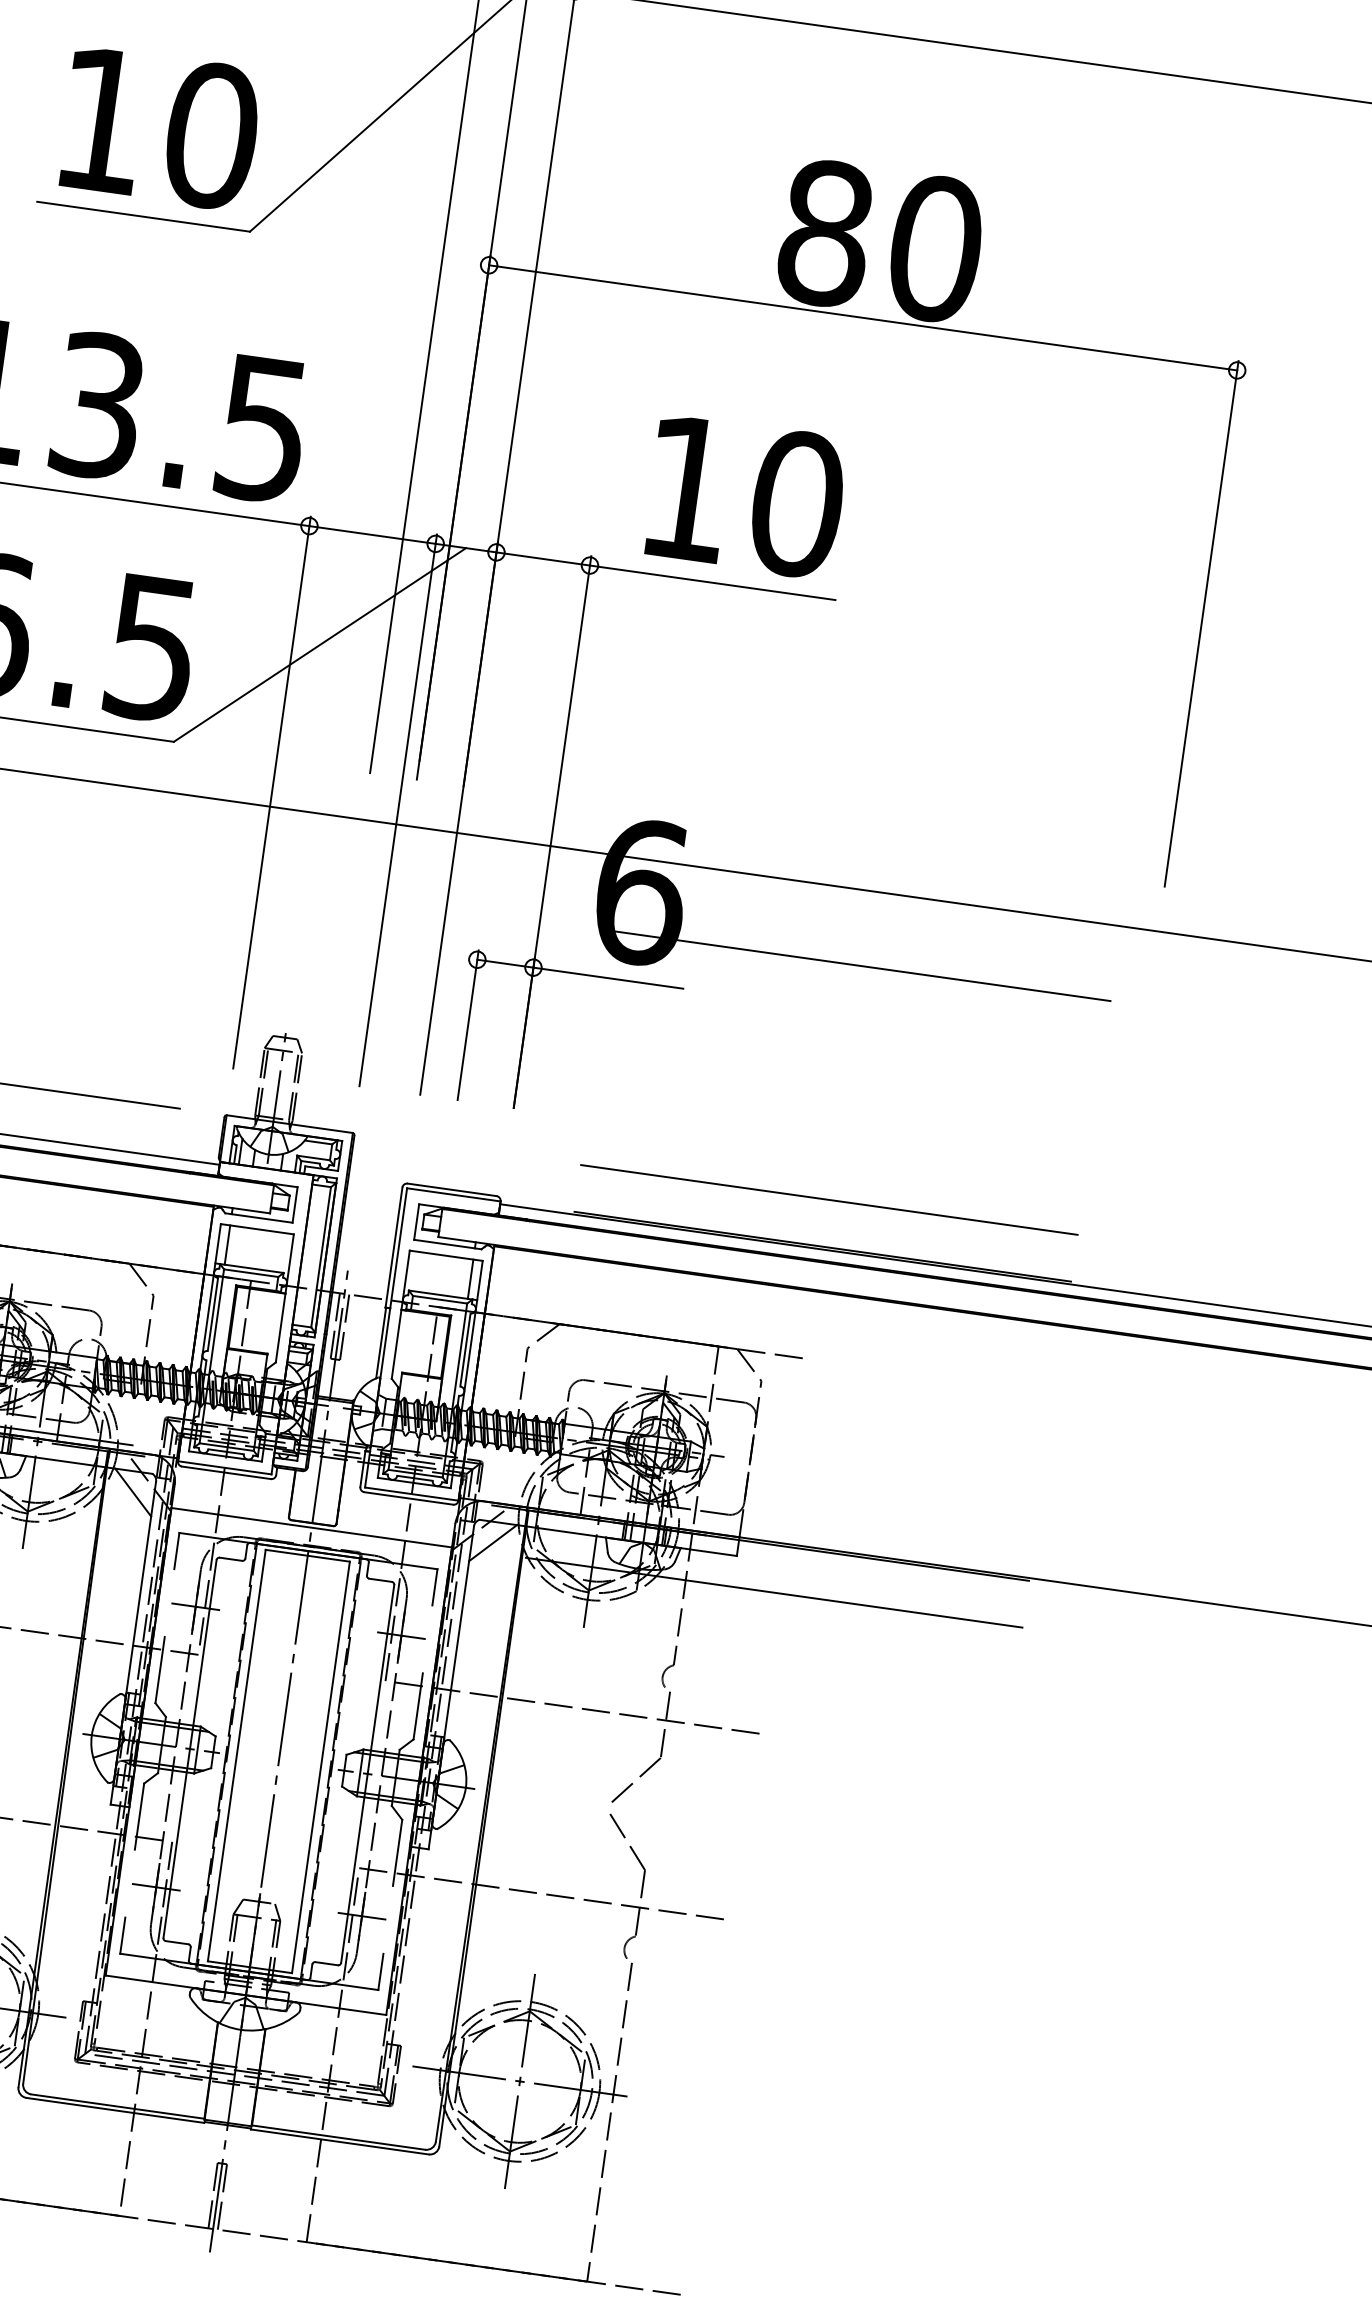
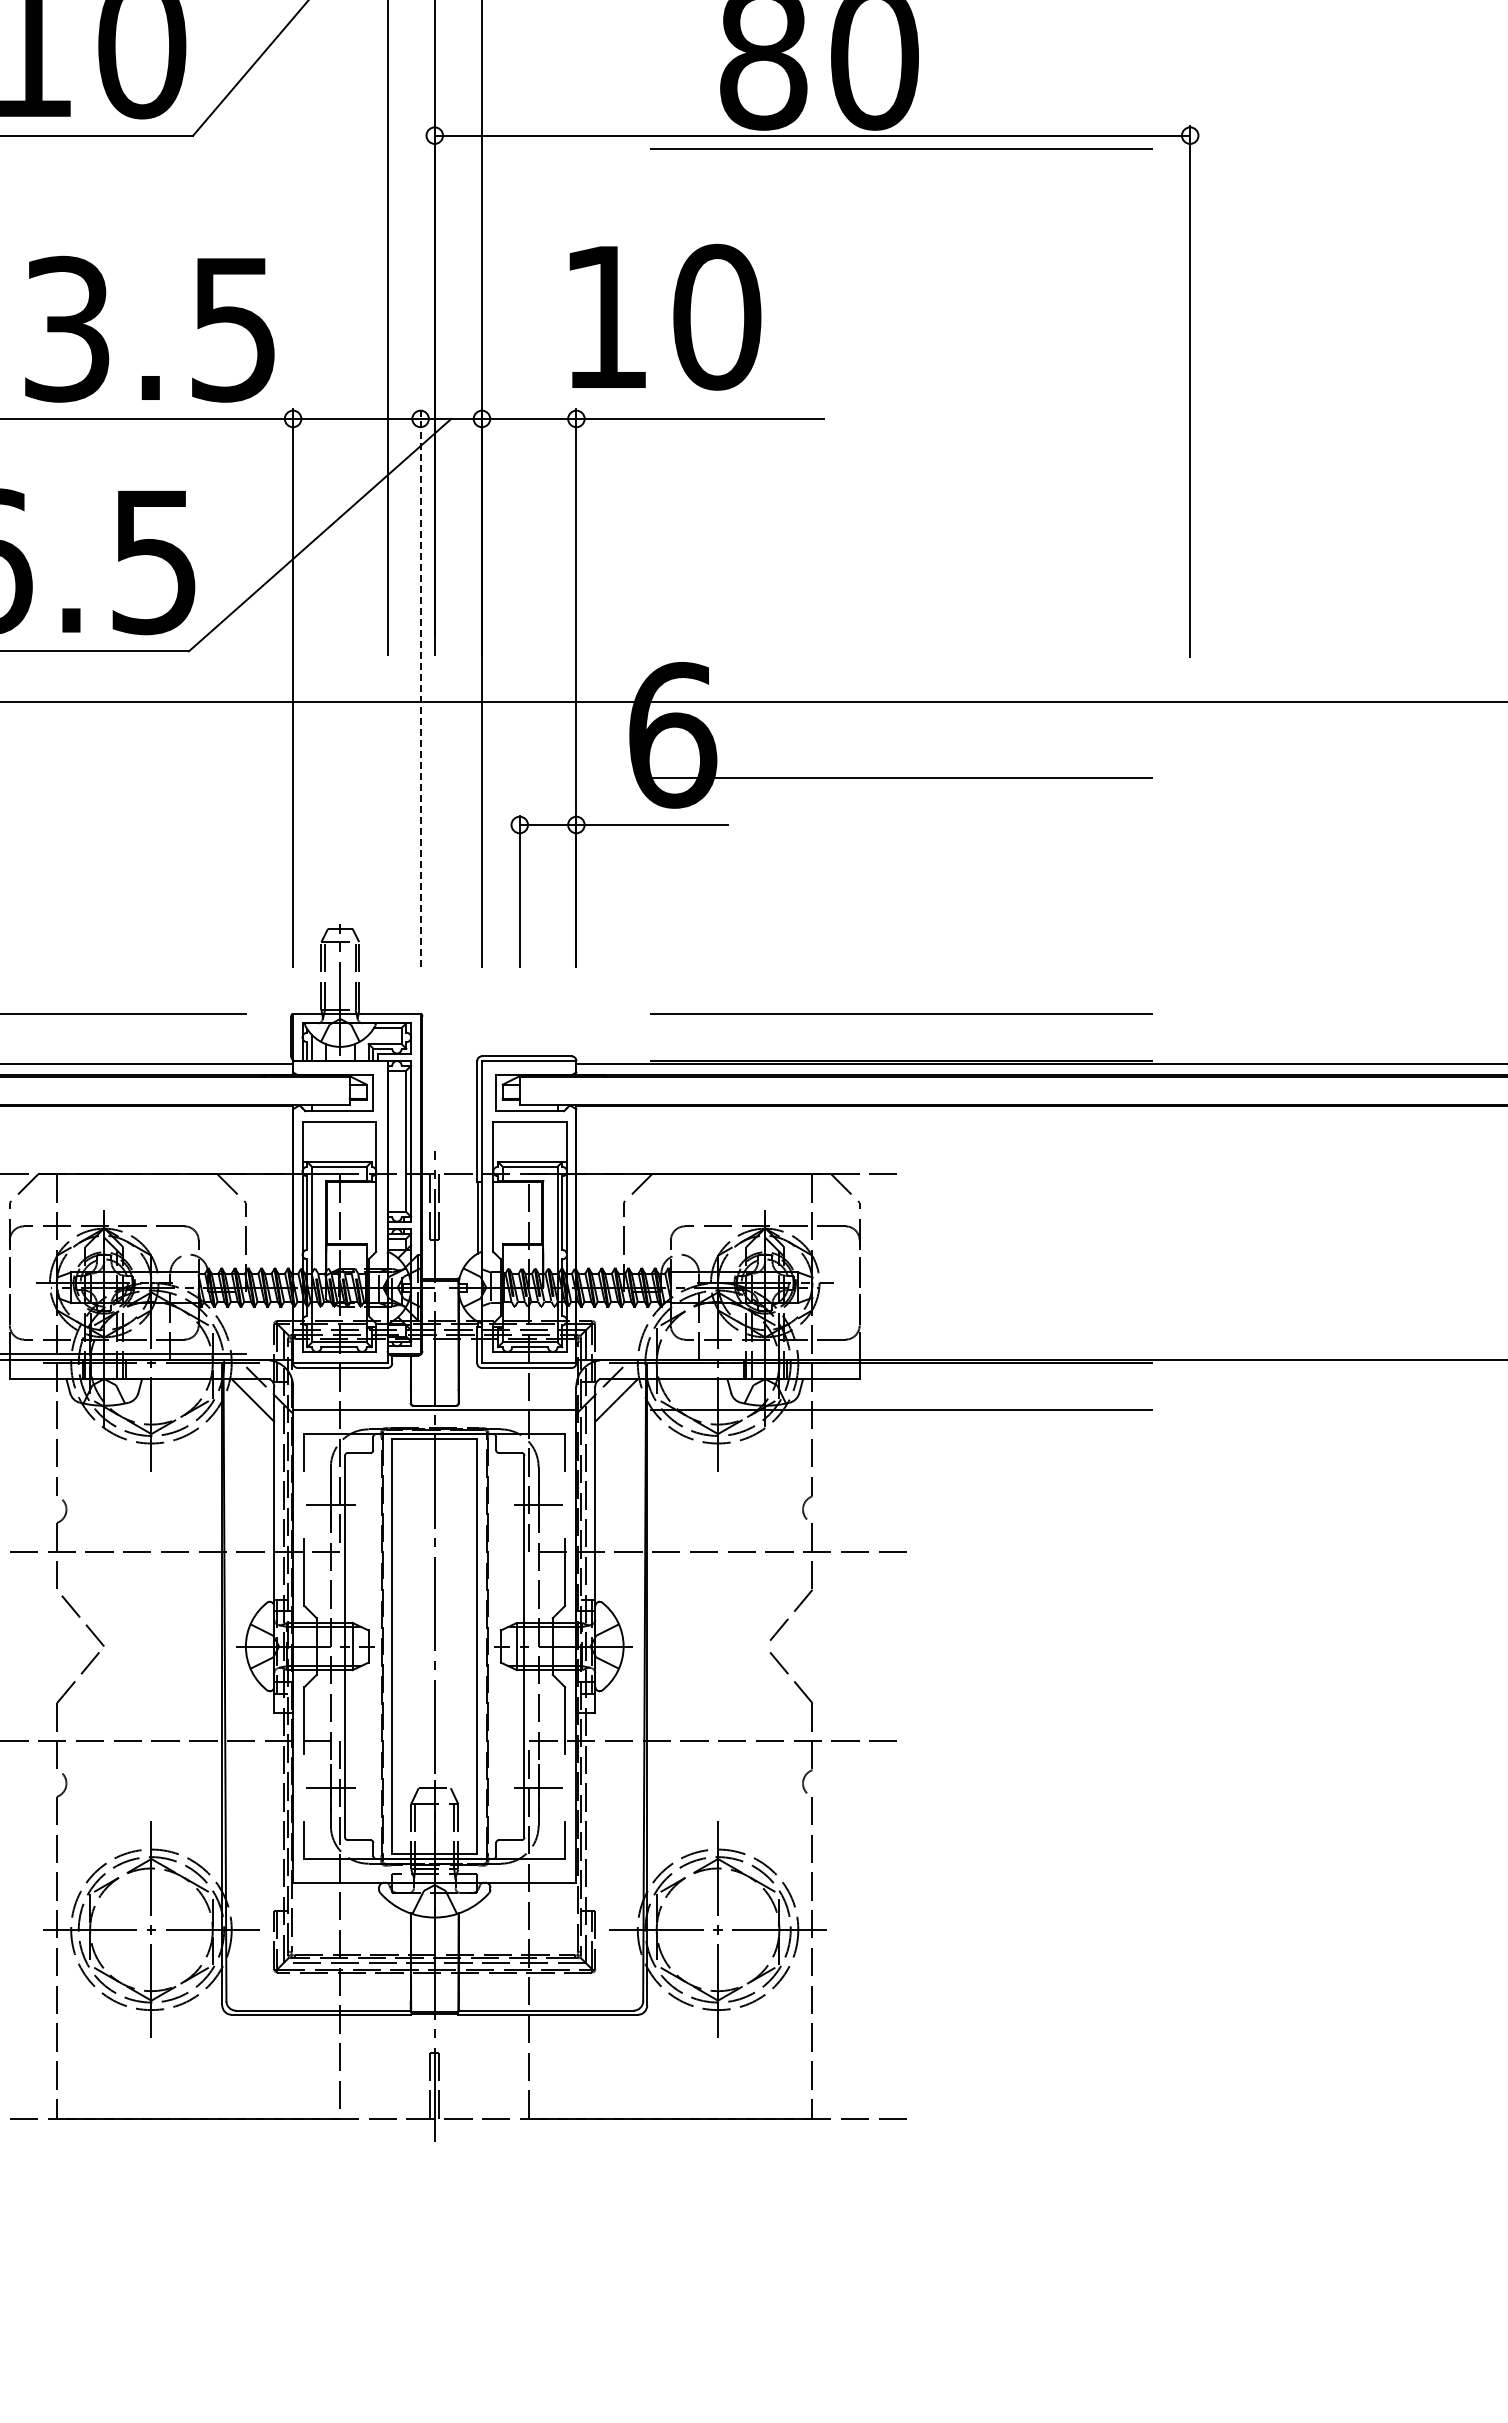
line: (949, 342) -> (901, 148), added
text: (746, 496) -> (665, 316), moved
line: (398, 810) -> (420, 688), solid -> dashed
line: (227, 1245) -> (312, 1142), removed
line: (470, 1279) -> (557, 1142), removed

